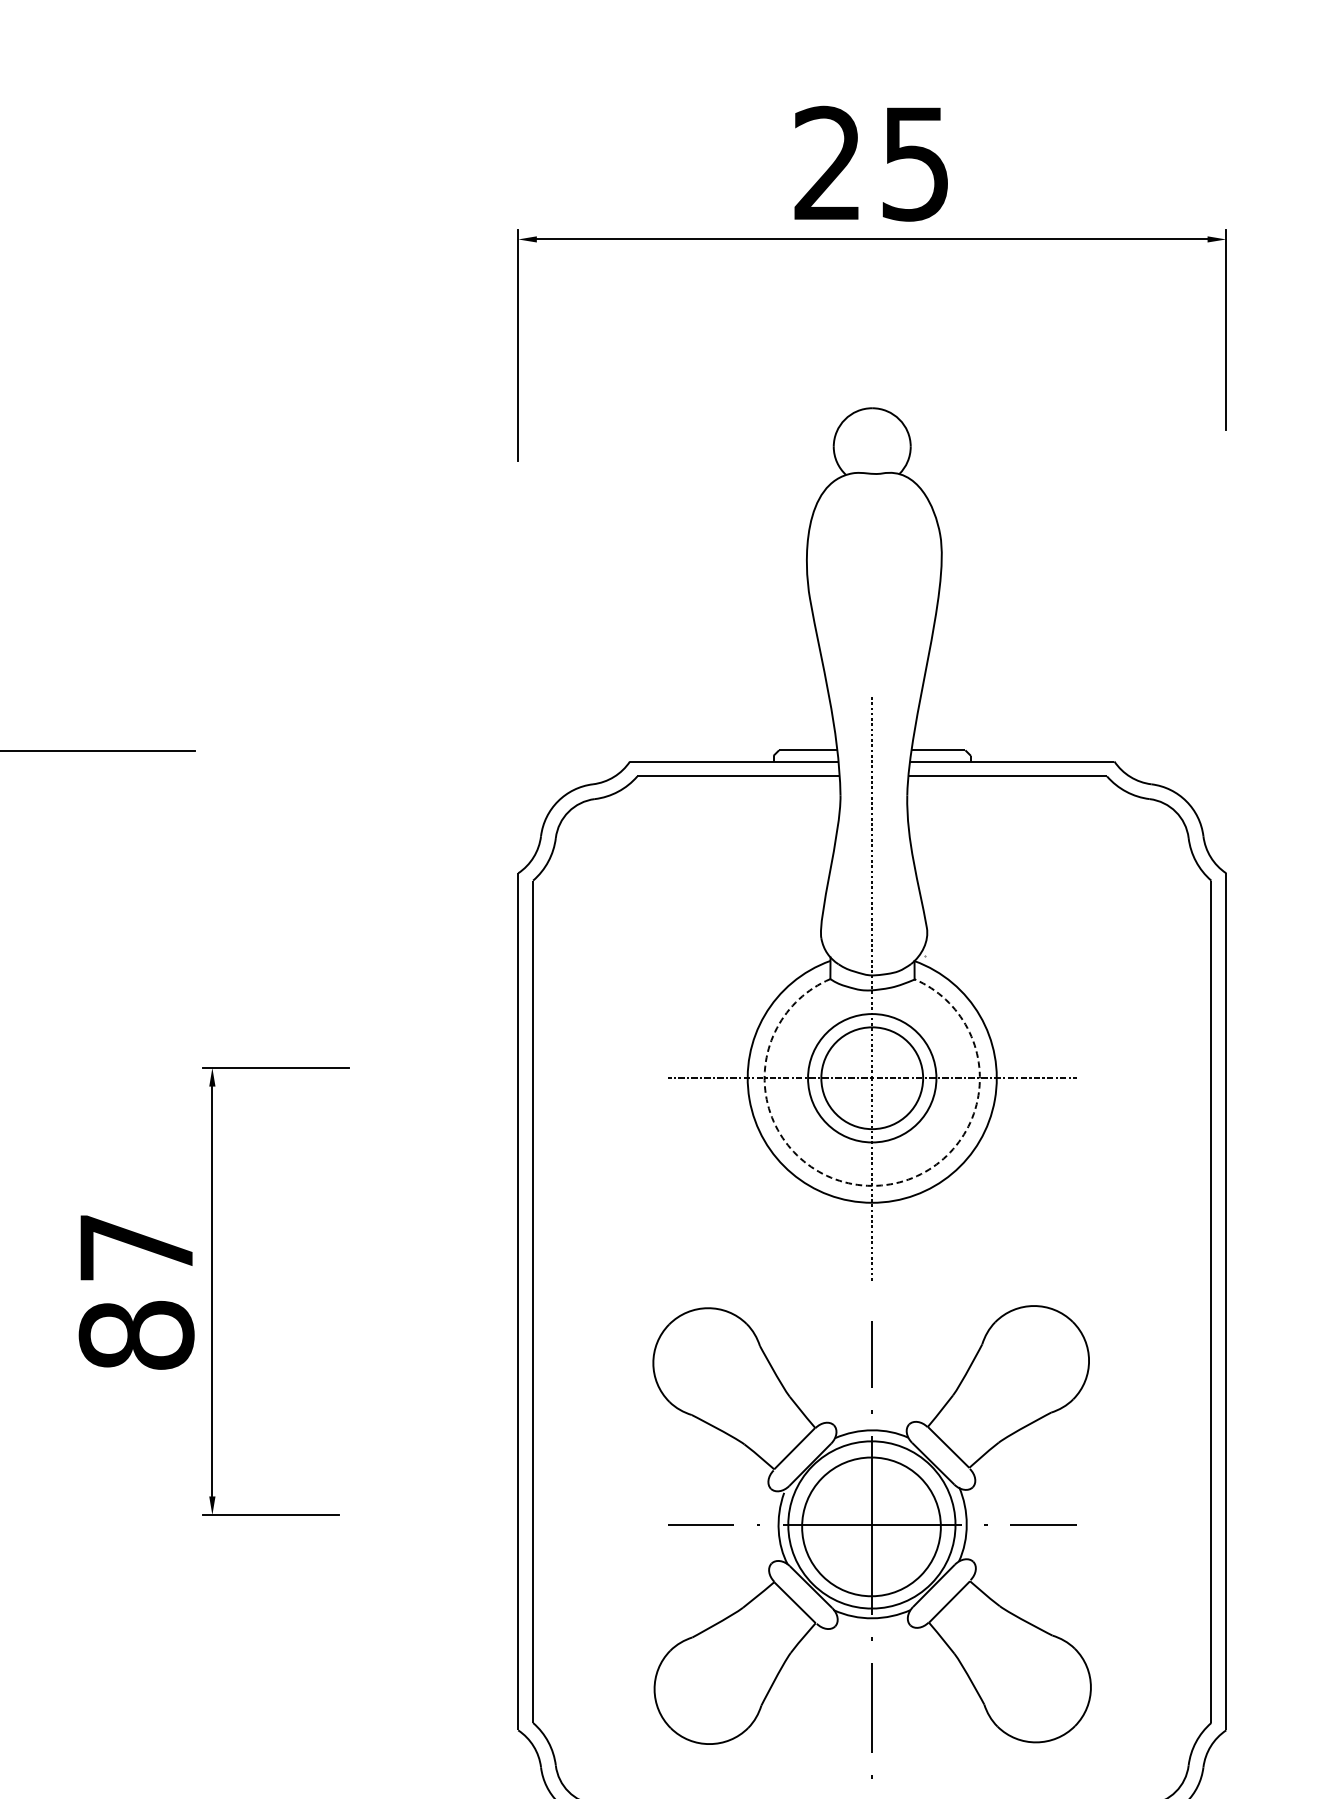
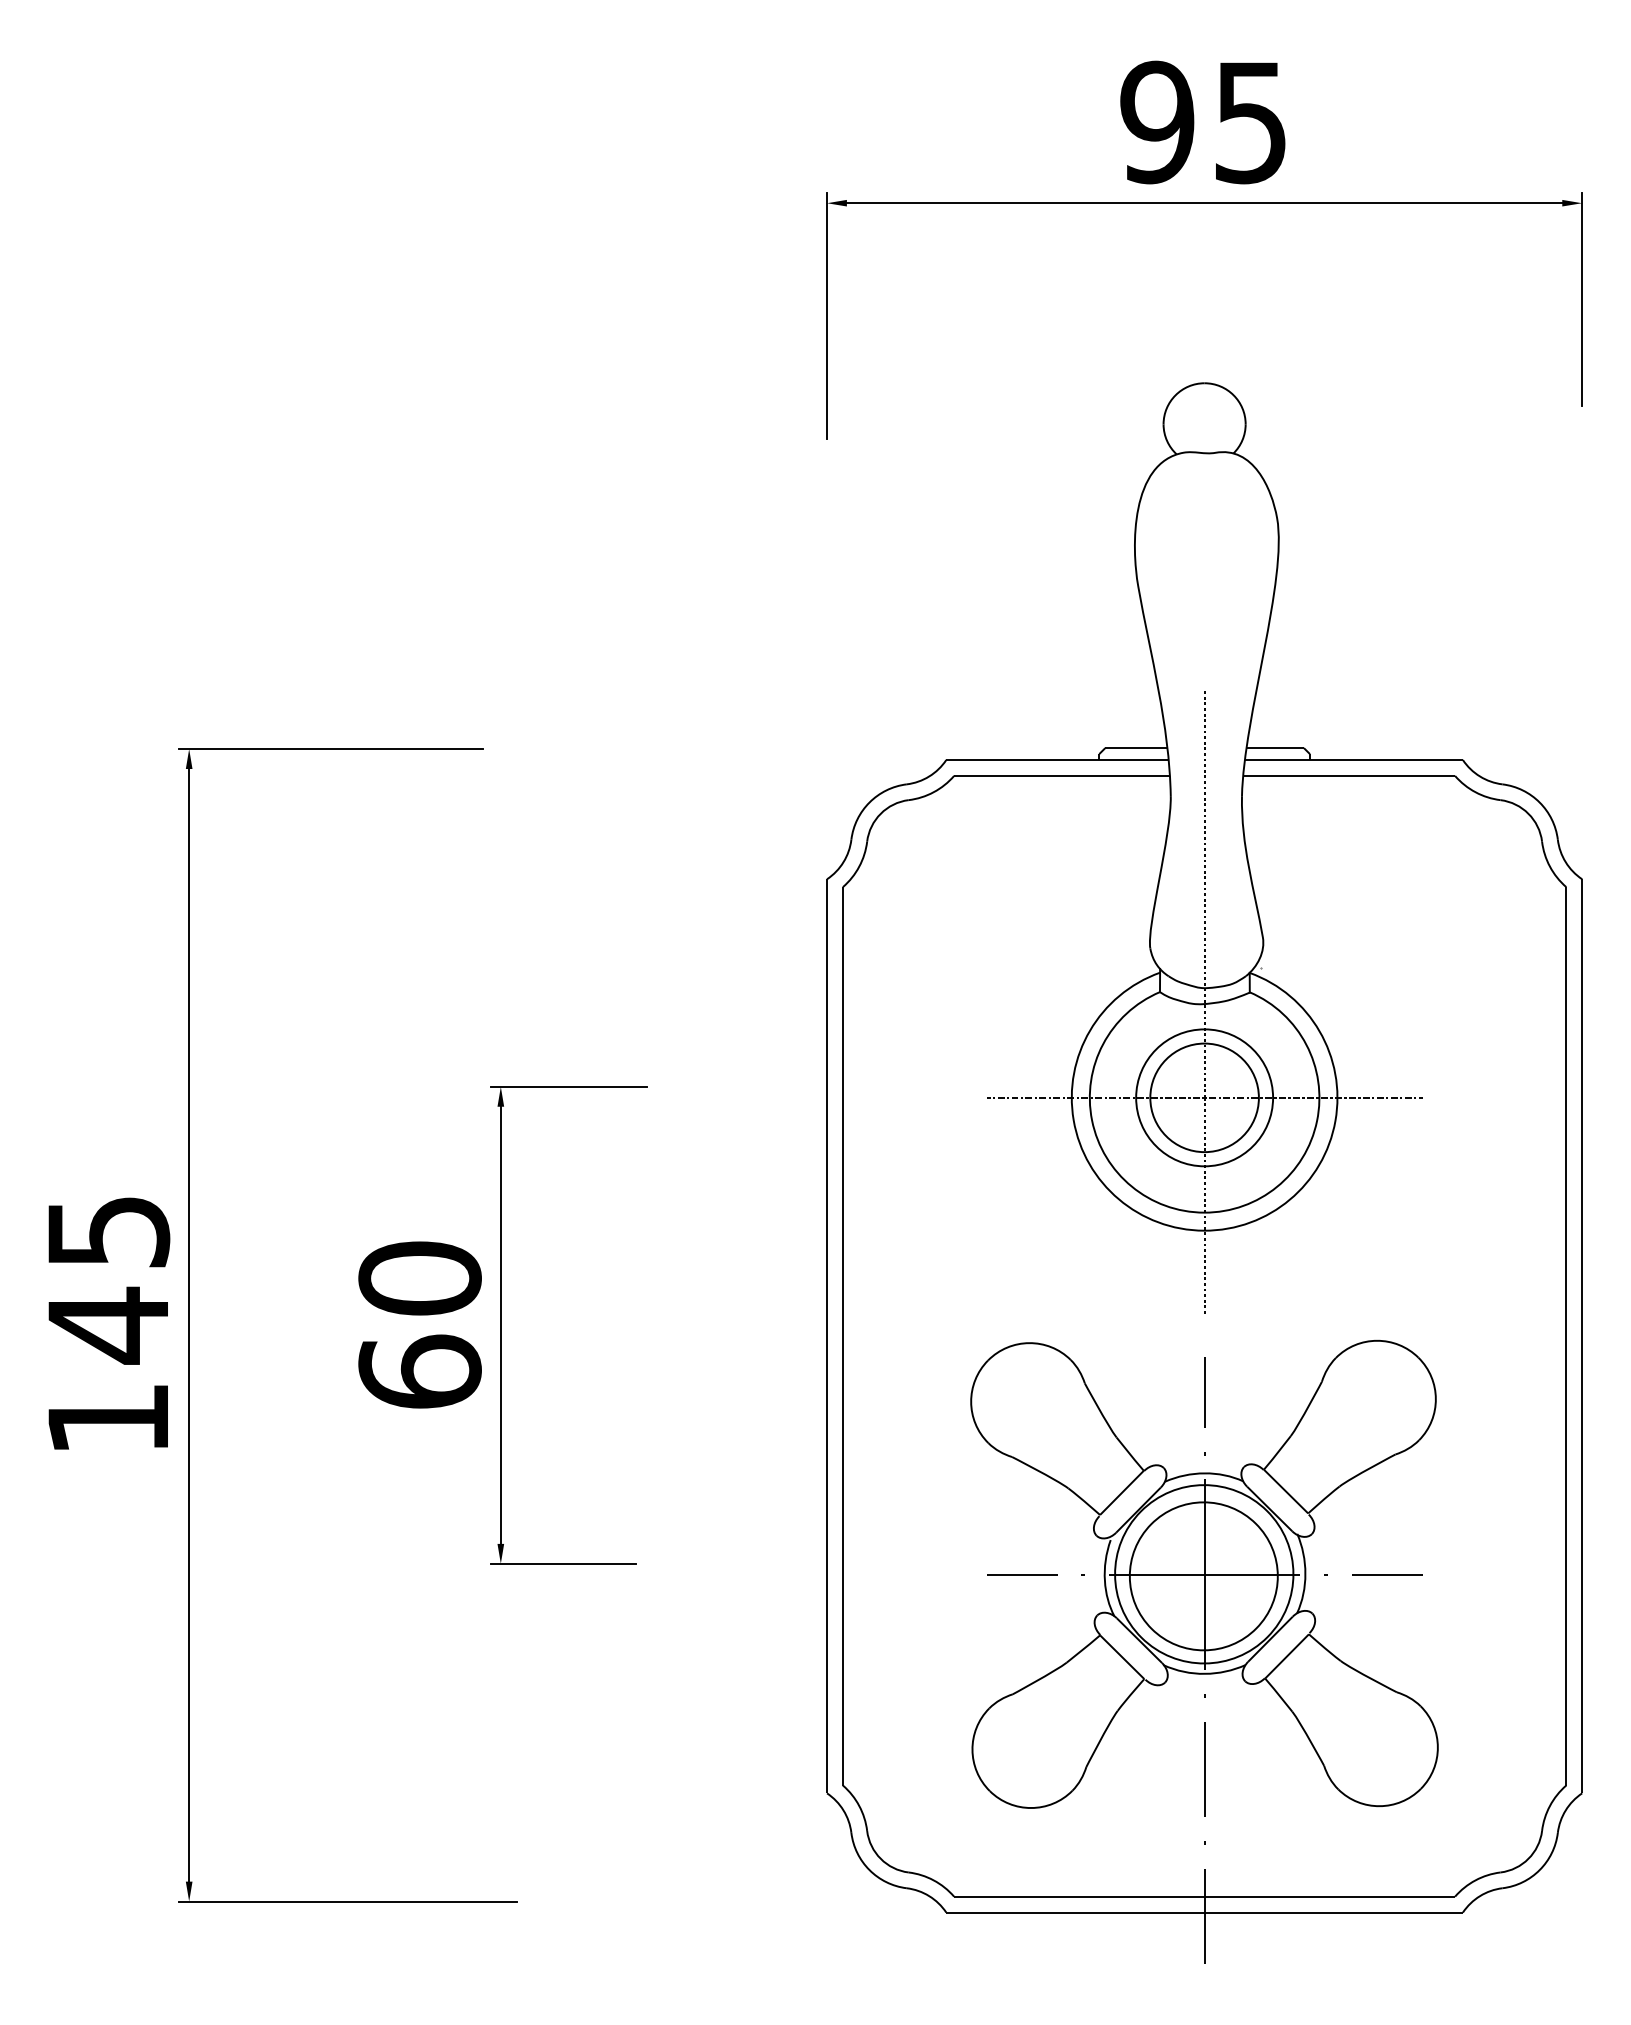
text: (828, 163) -> (1157, 122), 25 -> 95
arc: (872, 1185) -> (1204, 1212), dashed -> solid
text: (136, 1290) -> (419, 1324), 87 -> 60

